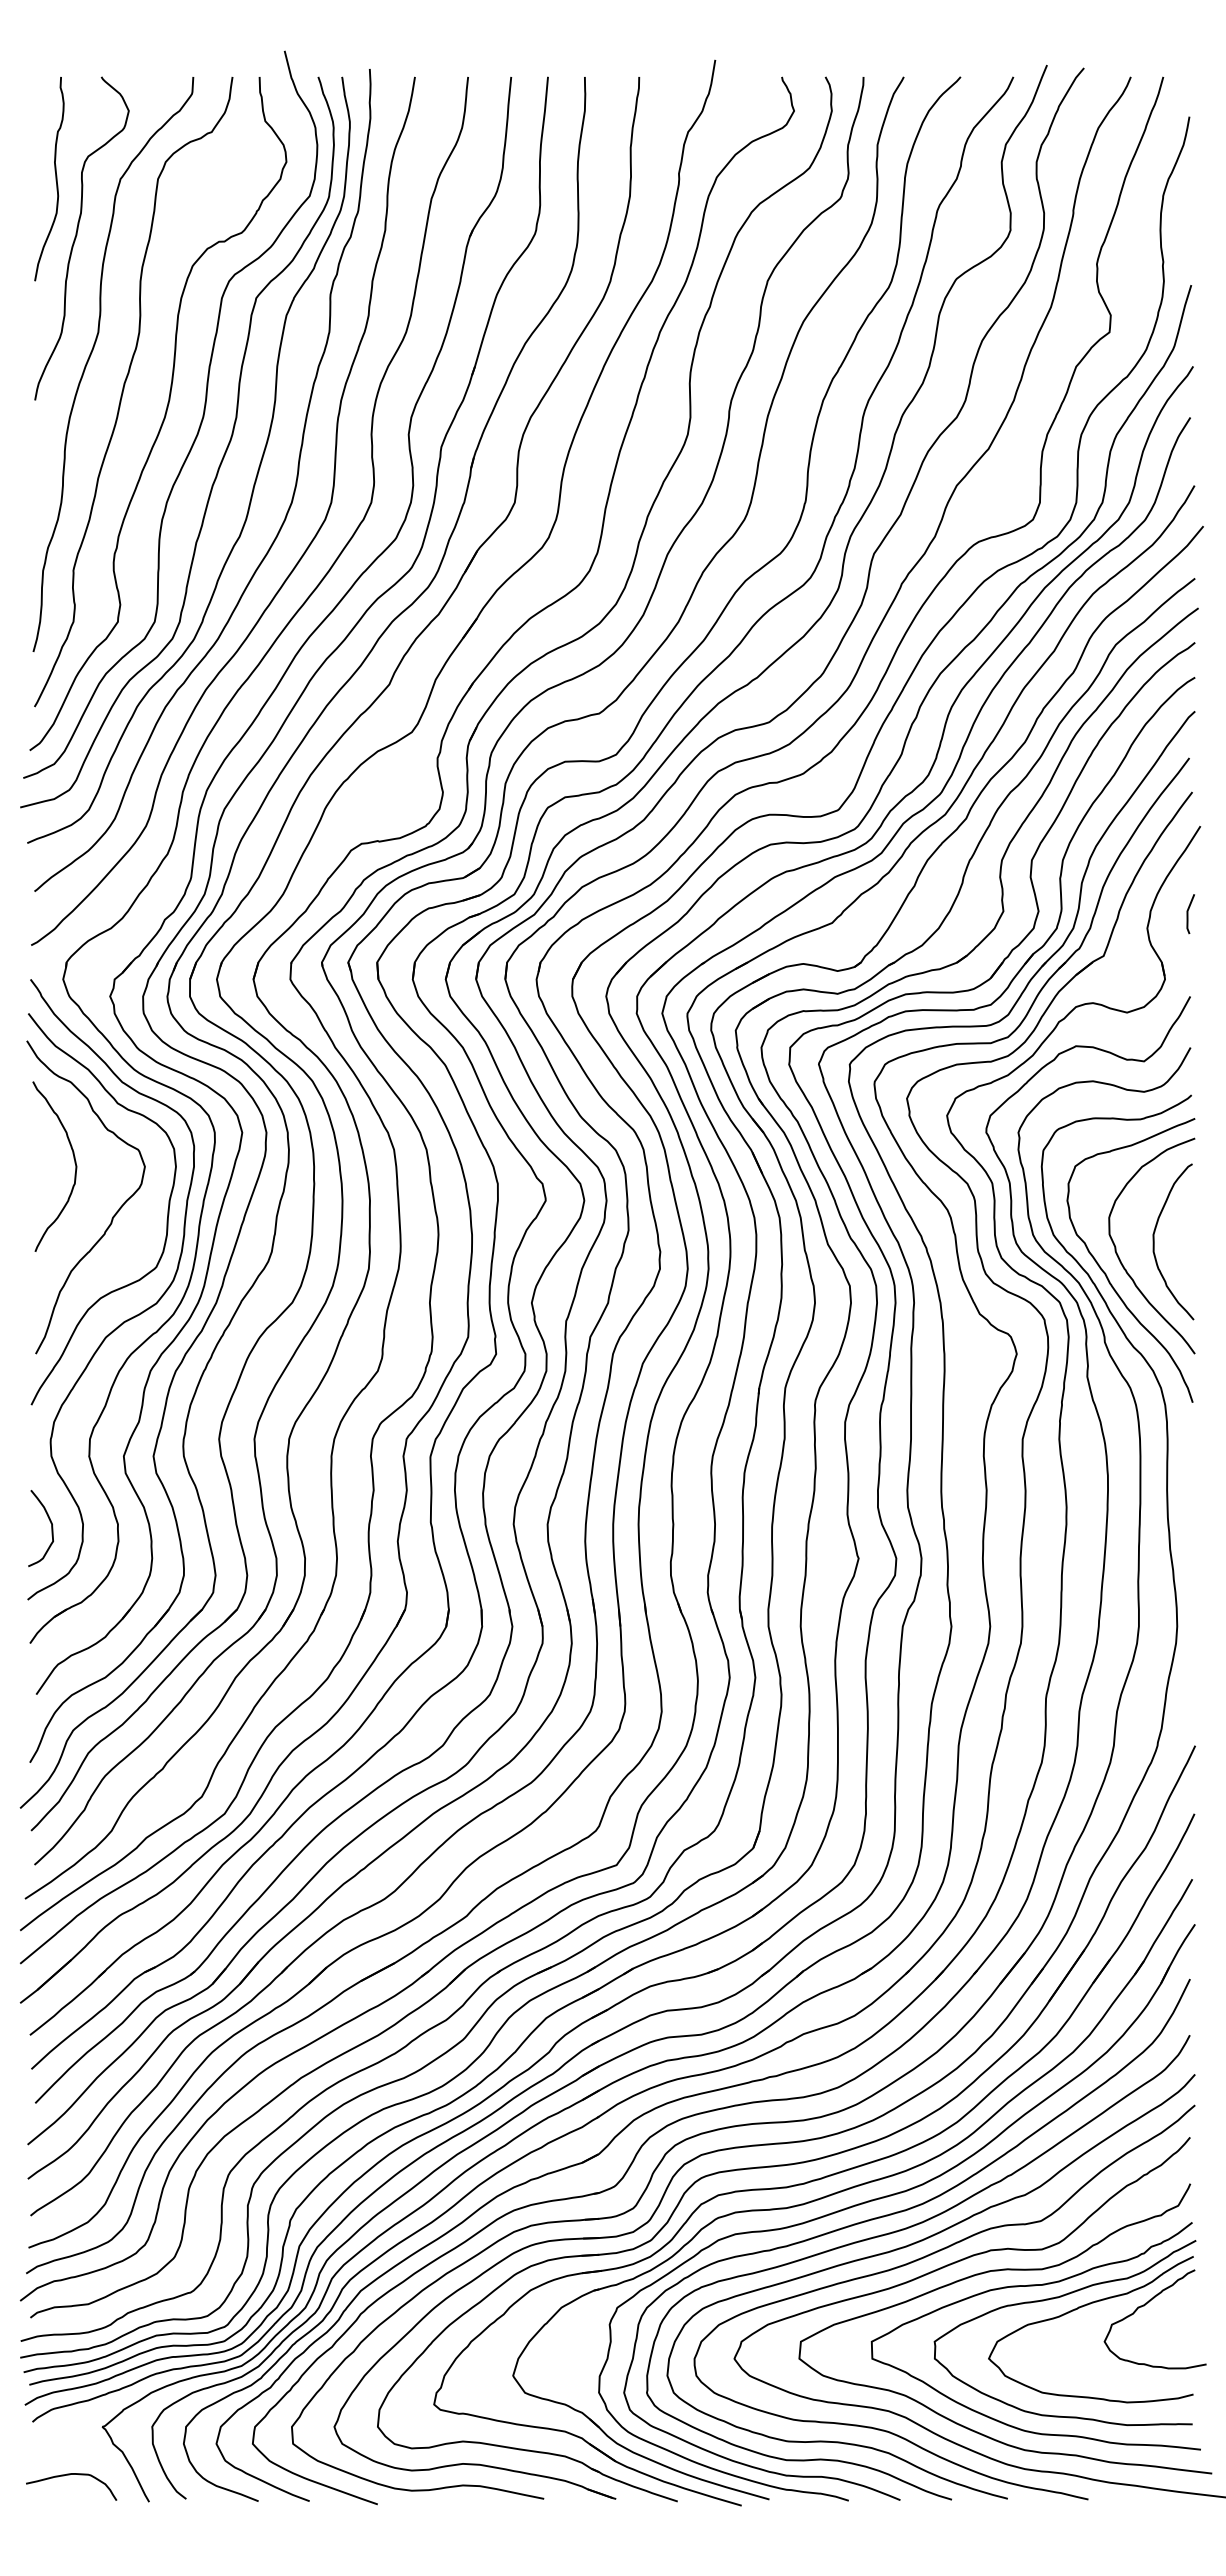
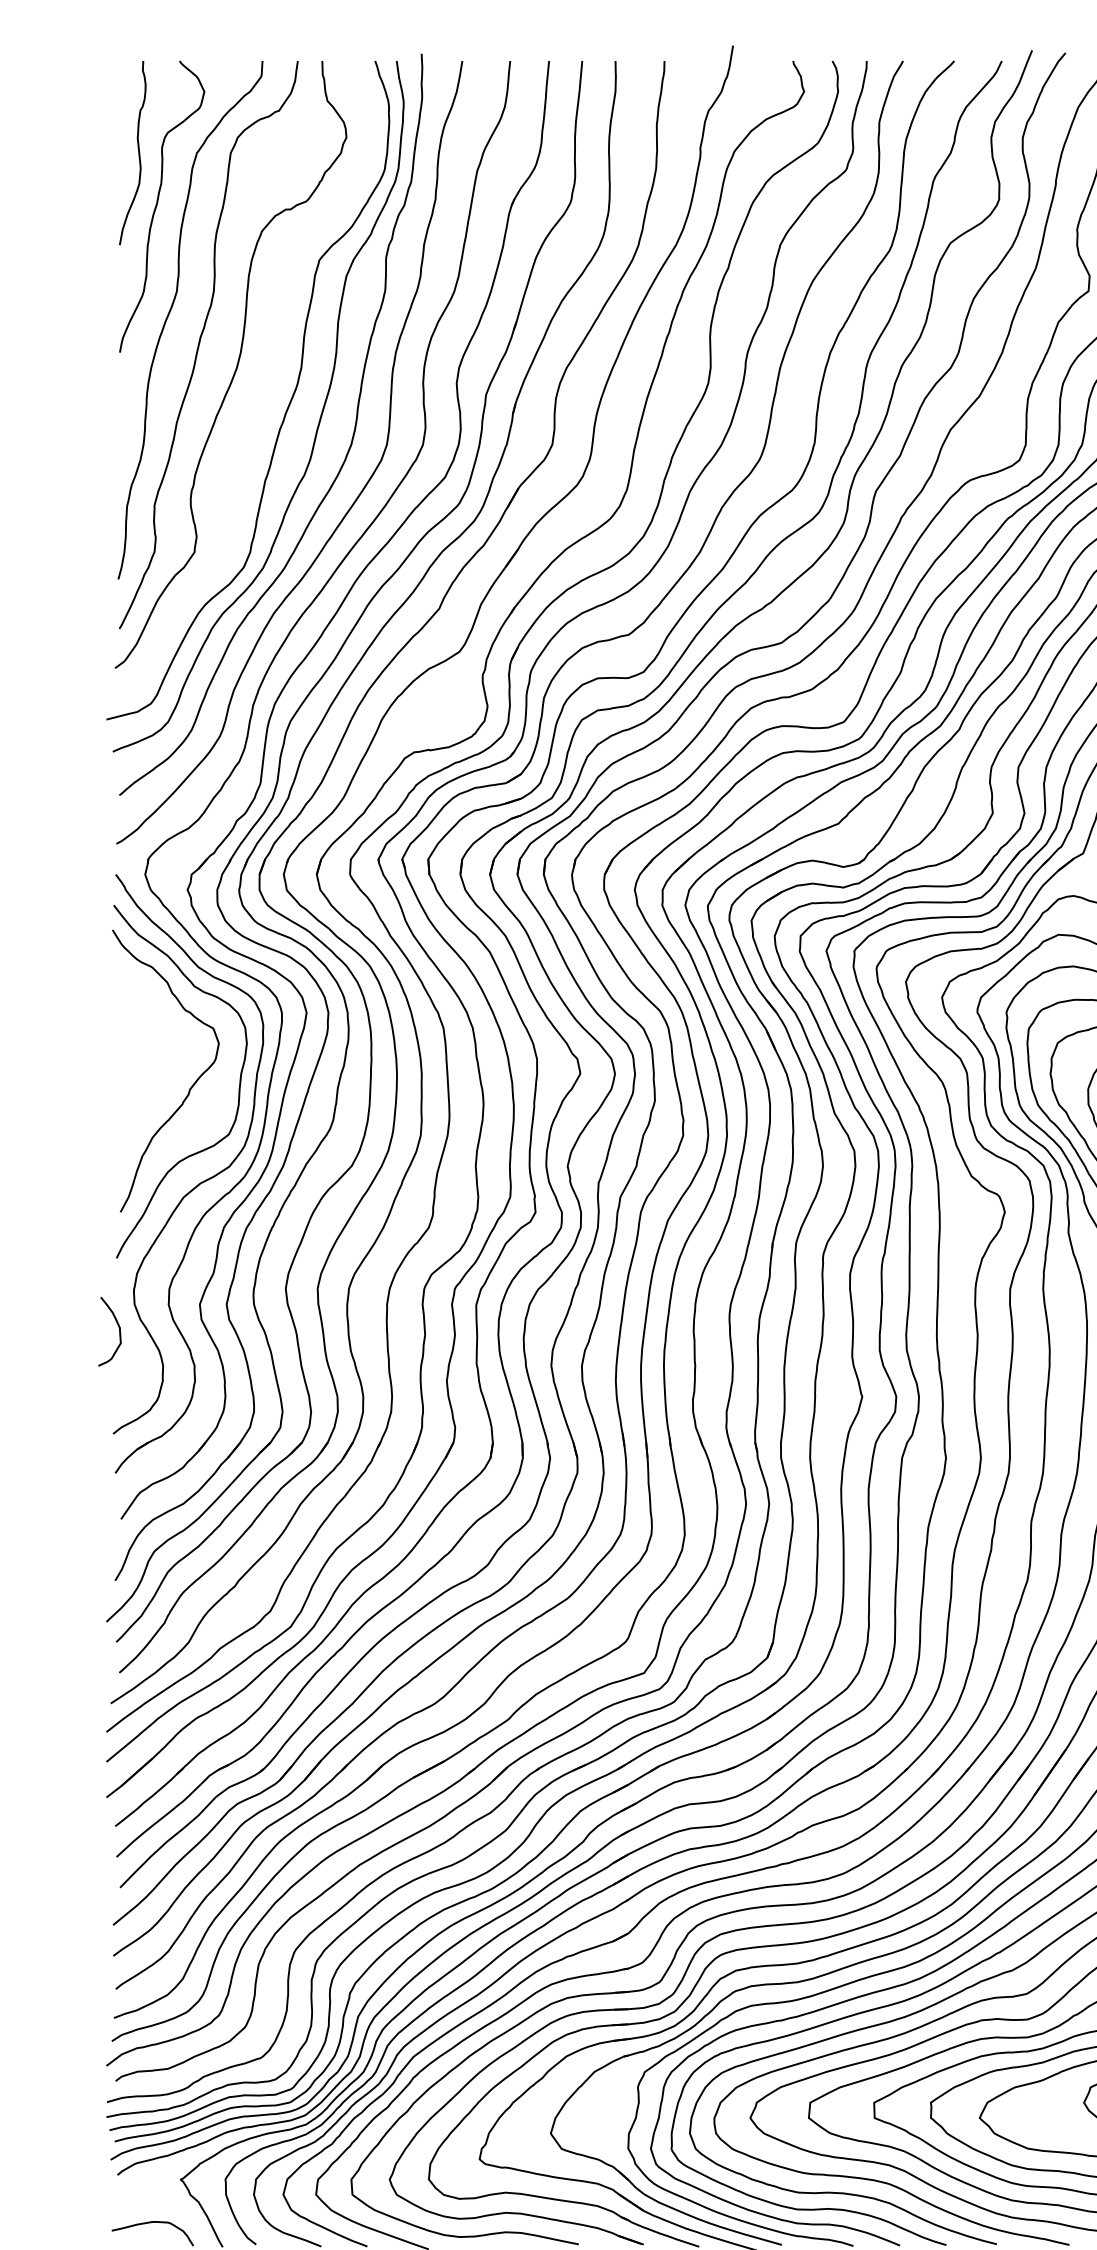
curve: (199, 424) -> (268, 374), removed
curve: (74, 1163) -> (155, 1040), removed
curve: (51, 1528) -> (119, 1331), moved

